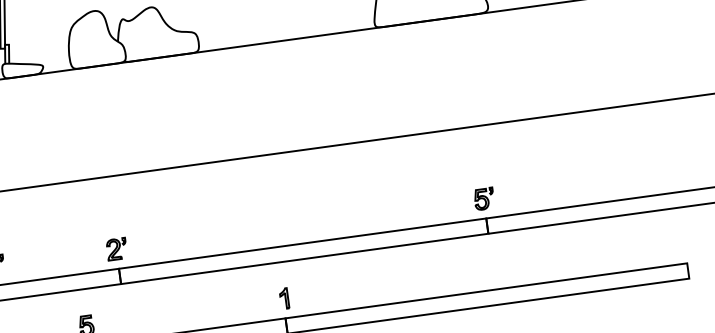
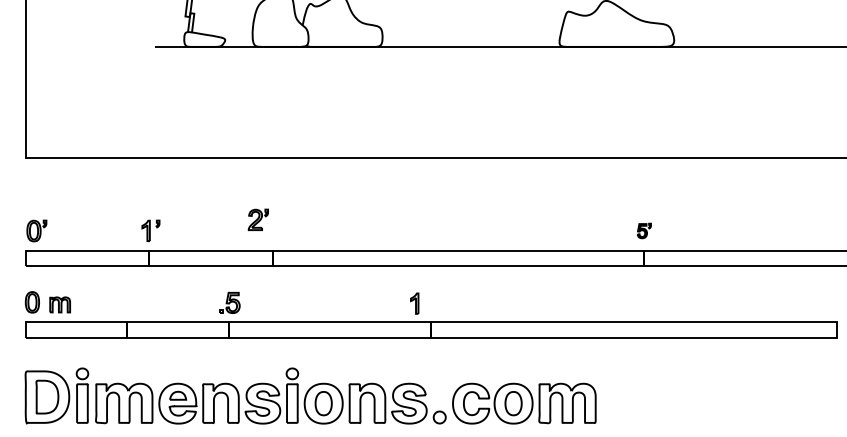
part: (484, 198) -> (644, 230), size x0.7
part: (115, 248) -> (257, 219), moved
part: (284, 298) -> (414, 303), moved

